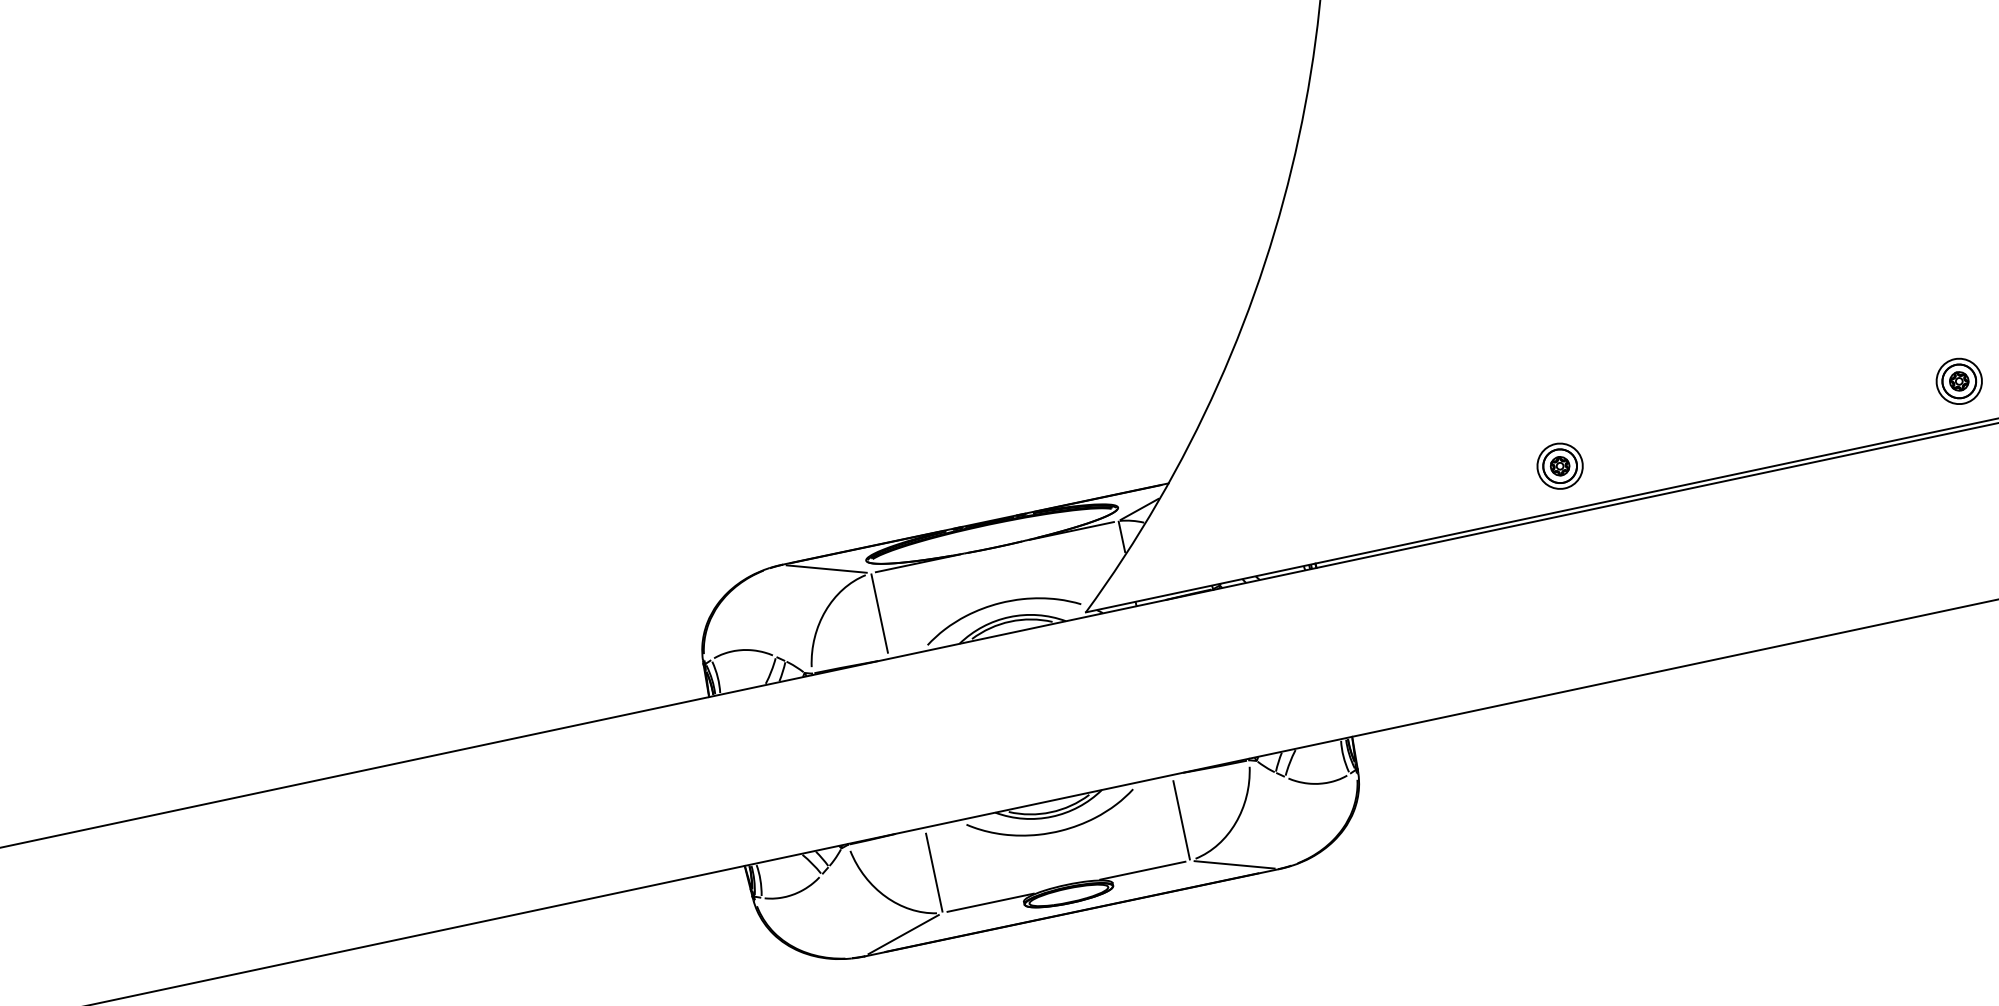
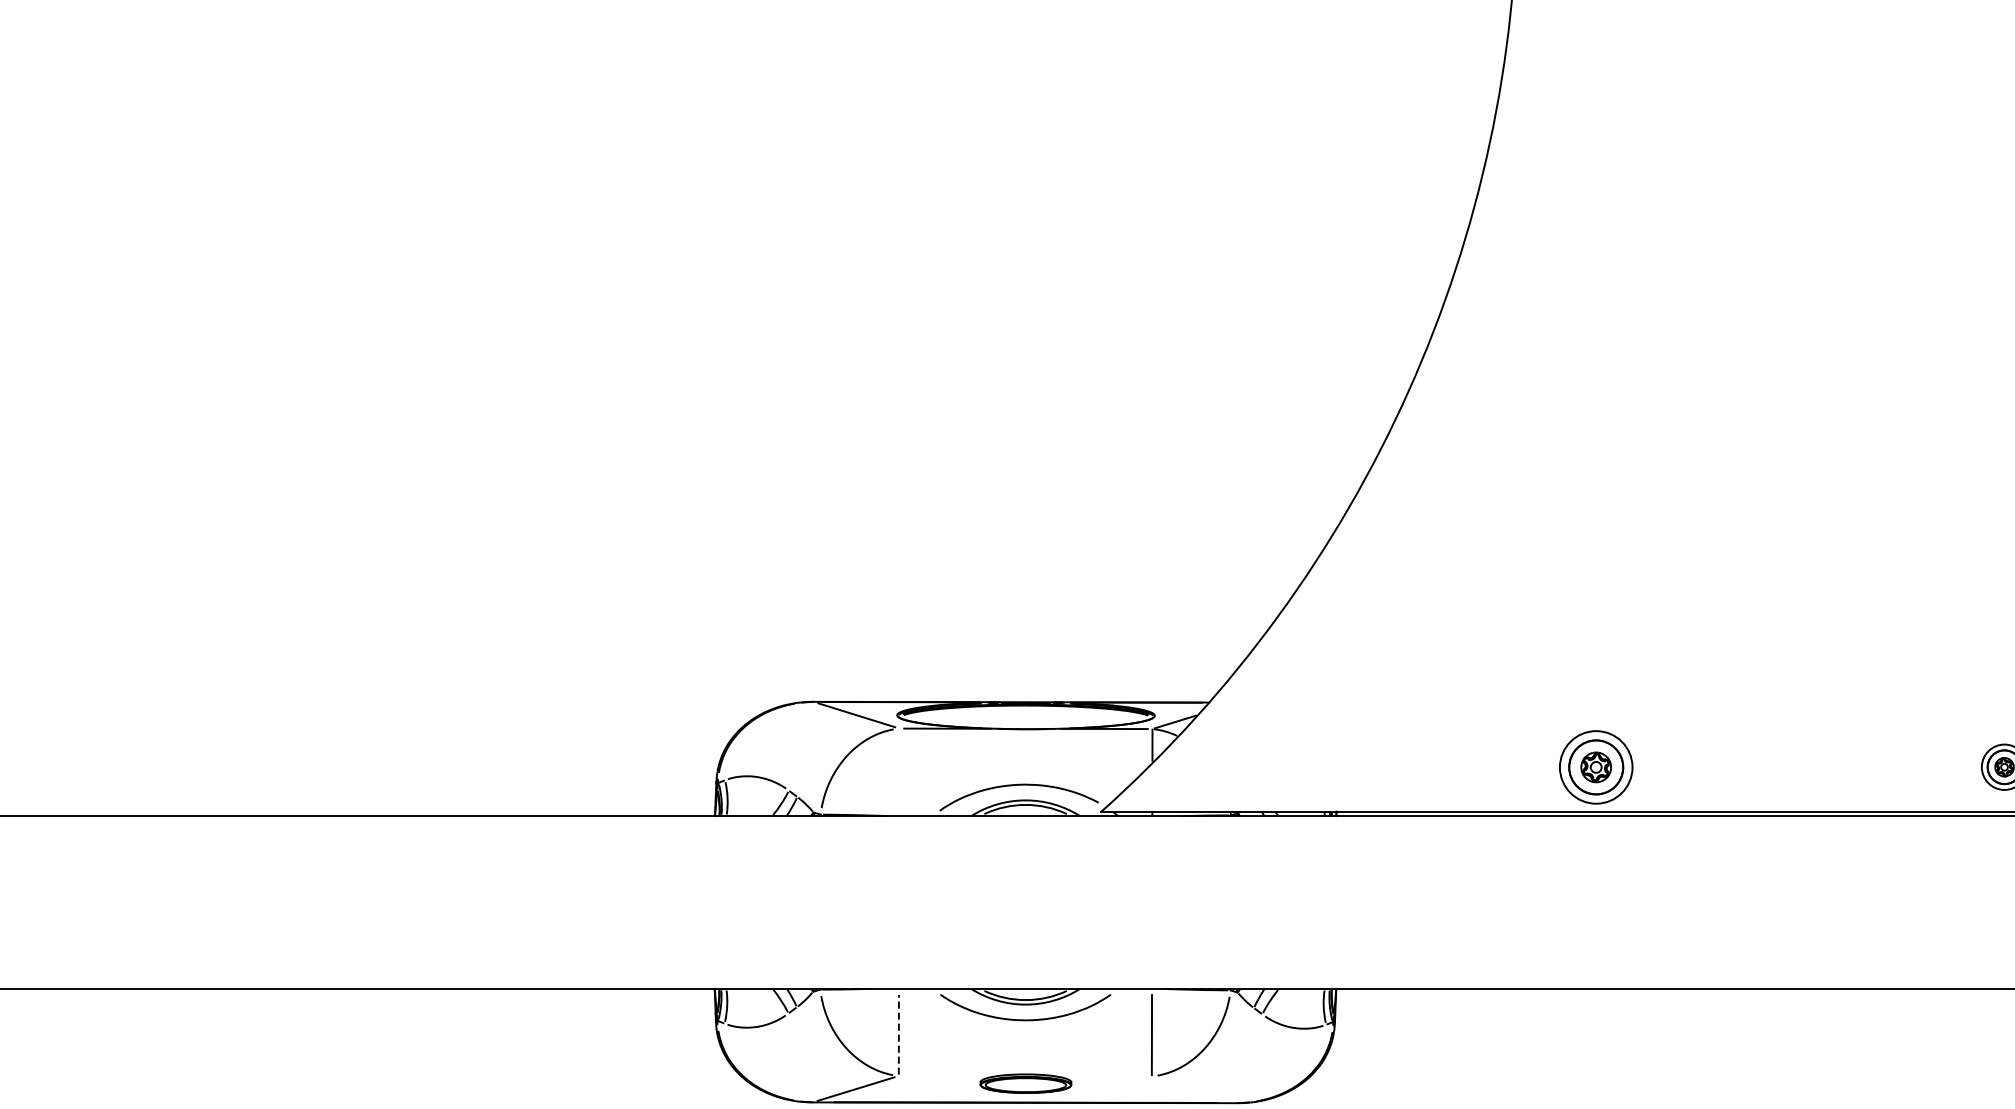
part: (1559, 465) -> (1595, 766), size x1.6
line: (879, 613) -> (899, 769), removed
line: (1234, 864) -> (1194, 1089), removed
line: (1142, 870) -> (1103, 1076), removed
line: (933, 872) -> (898, 1034), solid -> dashed
line: (990, 902) -> (947, 1075), removed

